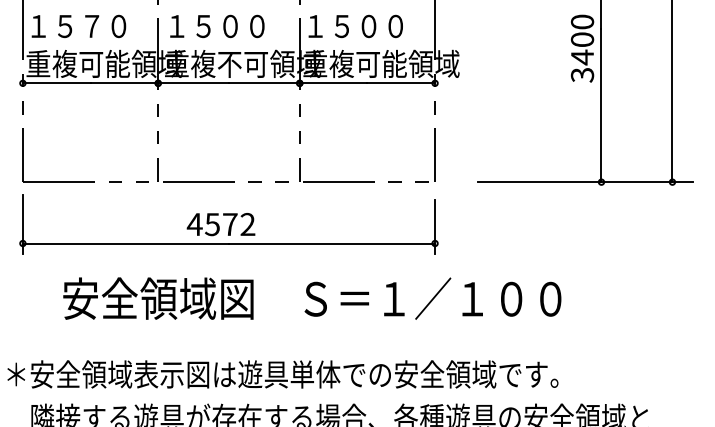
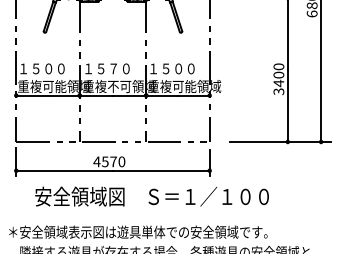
text: (91, 25) -> (48, 68), １５７０ -> １５００
text: (230, 25) -> (113, 68), １５００ -> １５７０
text: (247, 223) -> (121, 161), 4572 -> 4570

